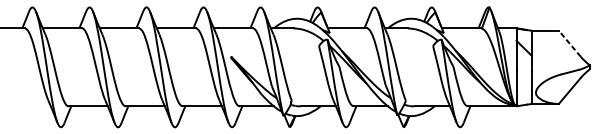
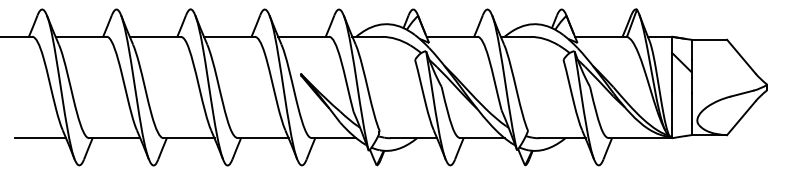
line: (569, 43) -> (741, 56), dashed -> solid
line: (31, 106) -> (40, 138), added

